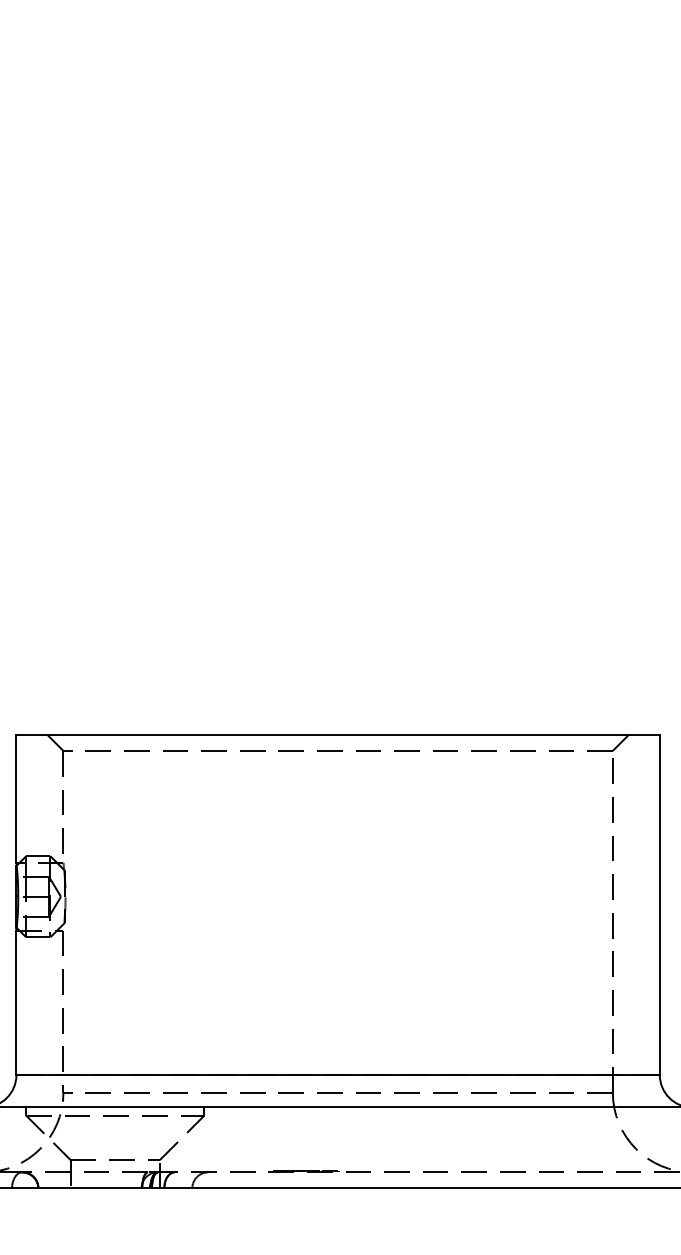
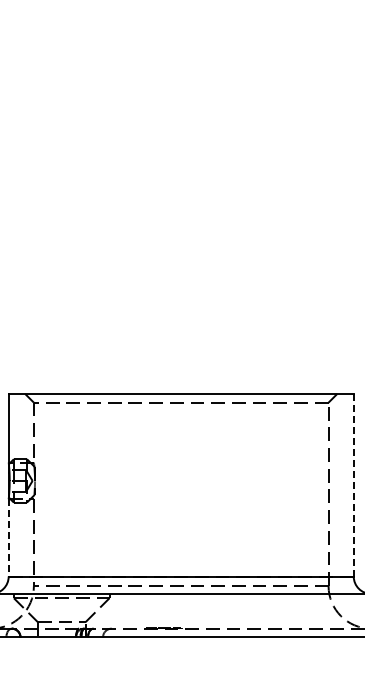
line: (659, 903) -> (353, 484), solid -> dashed
line: (16, 1002) -> (8, 537), solid -> dashed

